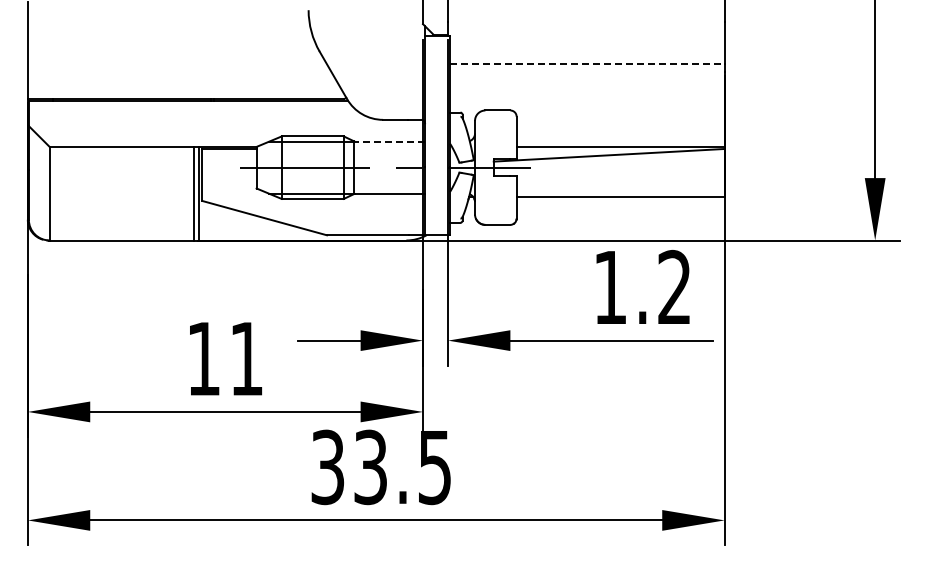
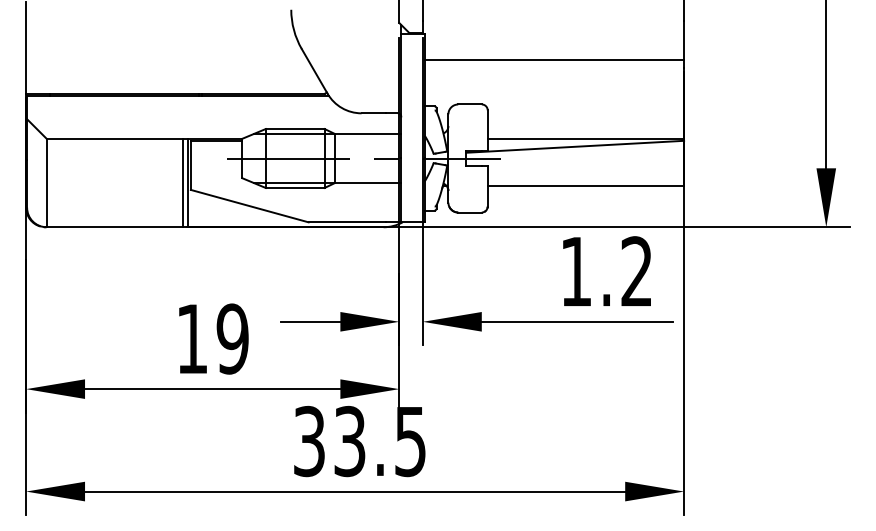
line: (587, 63) -> (554, 60), dashed -> solid
line: (389, 141) -> (367, 133), dashed -> solid
text: (246, 358) -> (232, 338), 11 -> 19

